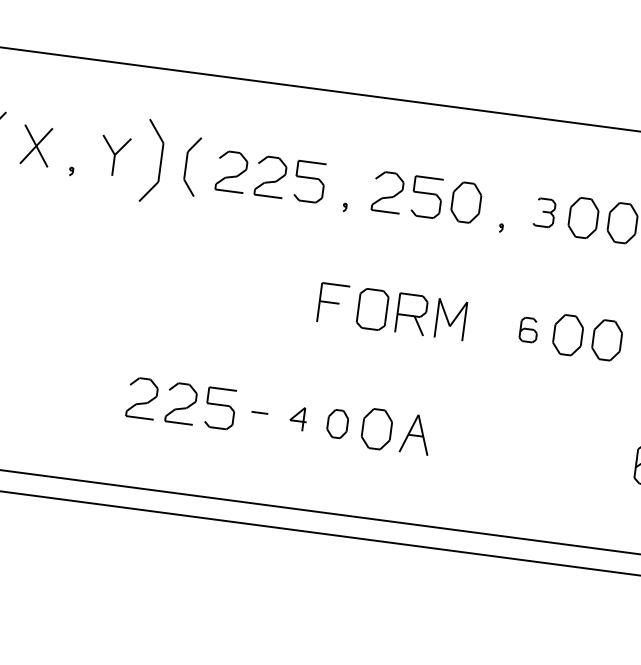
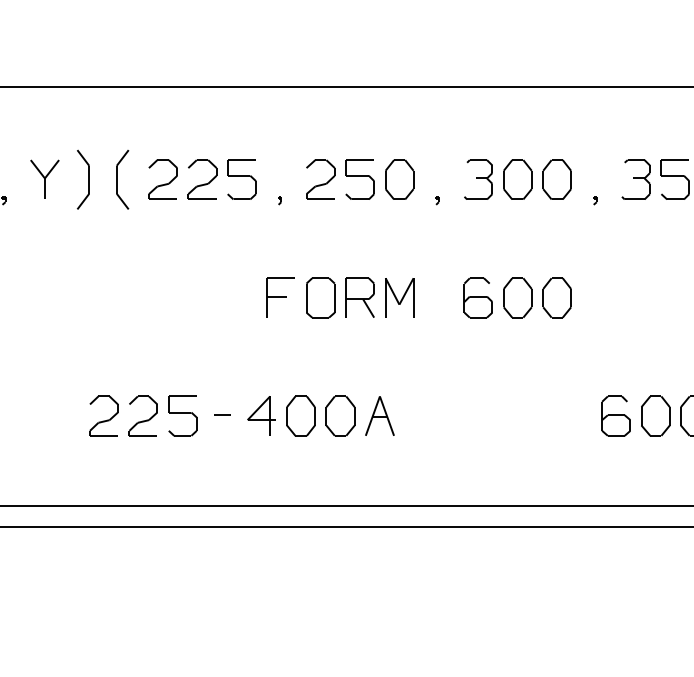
part: (153, 161) -> (83, 179), size x0.71
part: (544, 212) -> (478, 179), size x1.43
part: (528, 329) -> (477, 297), size x1.67
part: (298, 418) -> (261, 415), size x1.67
part: (337, 423) -> (300, 415), size x1.43

